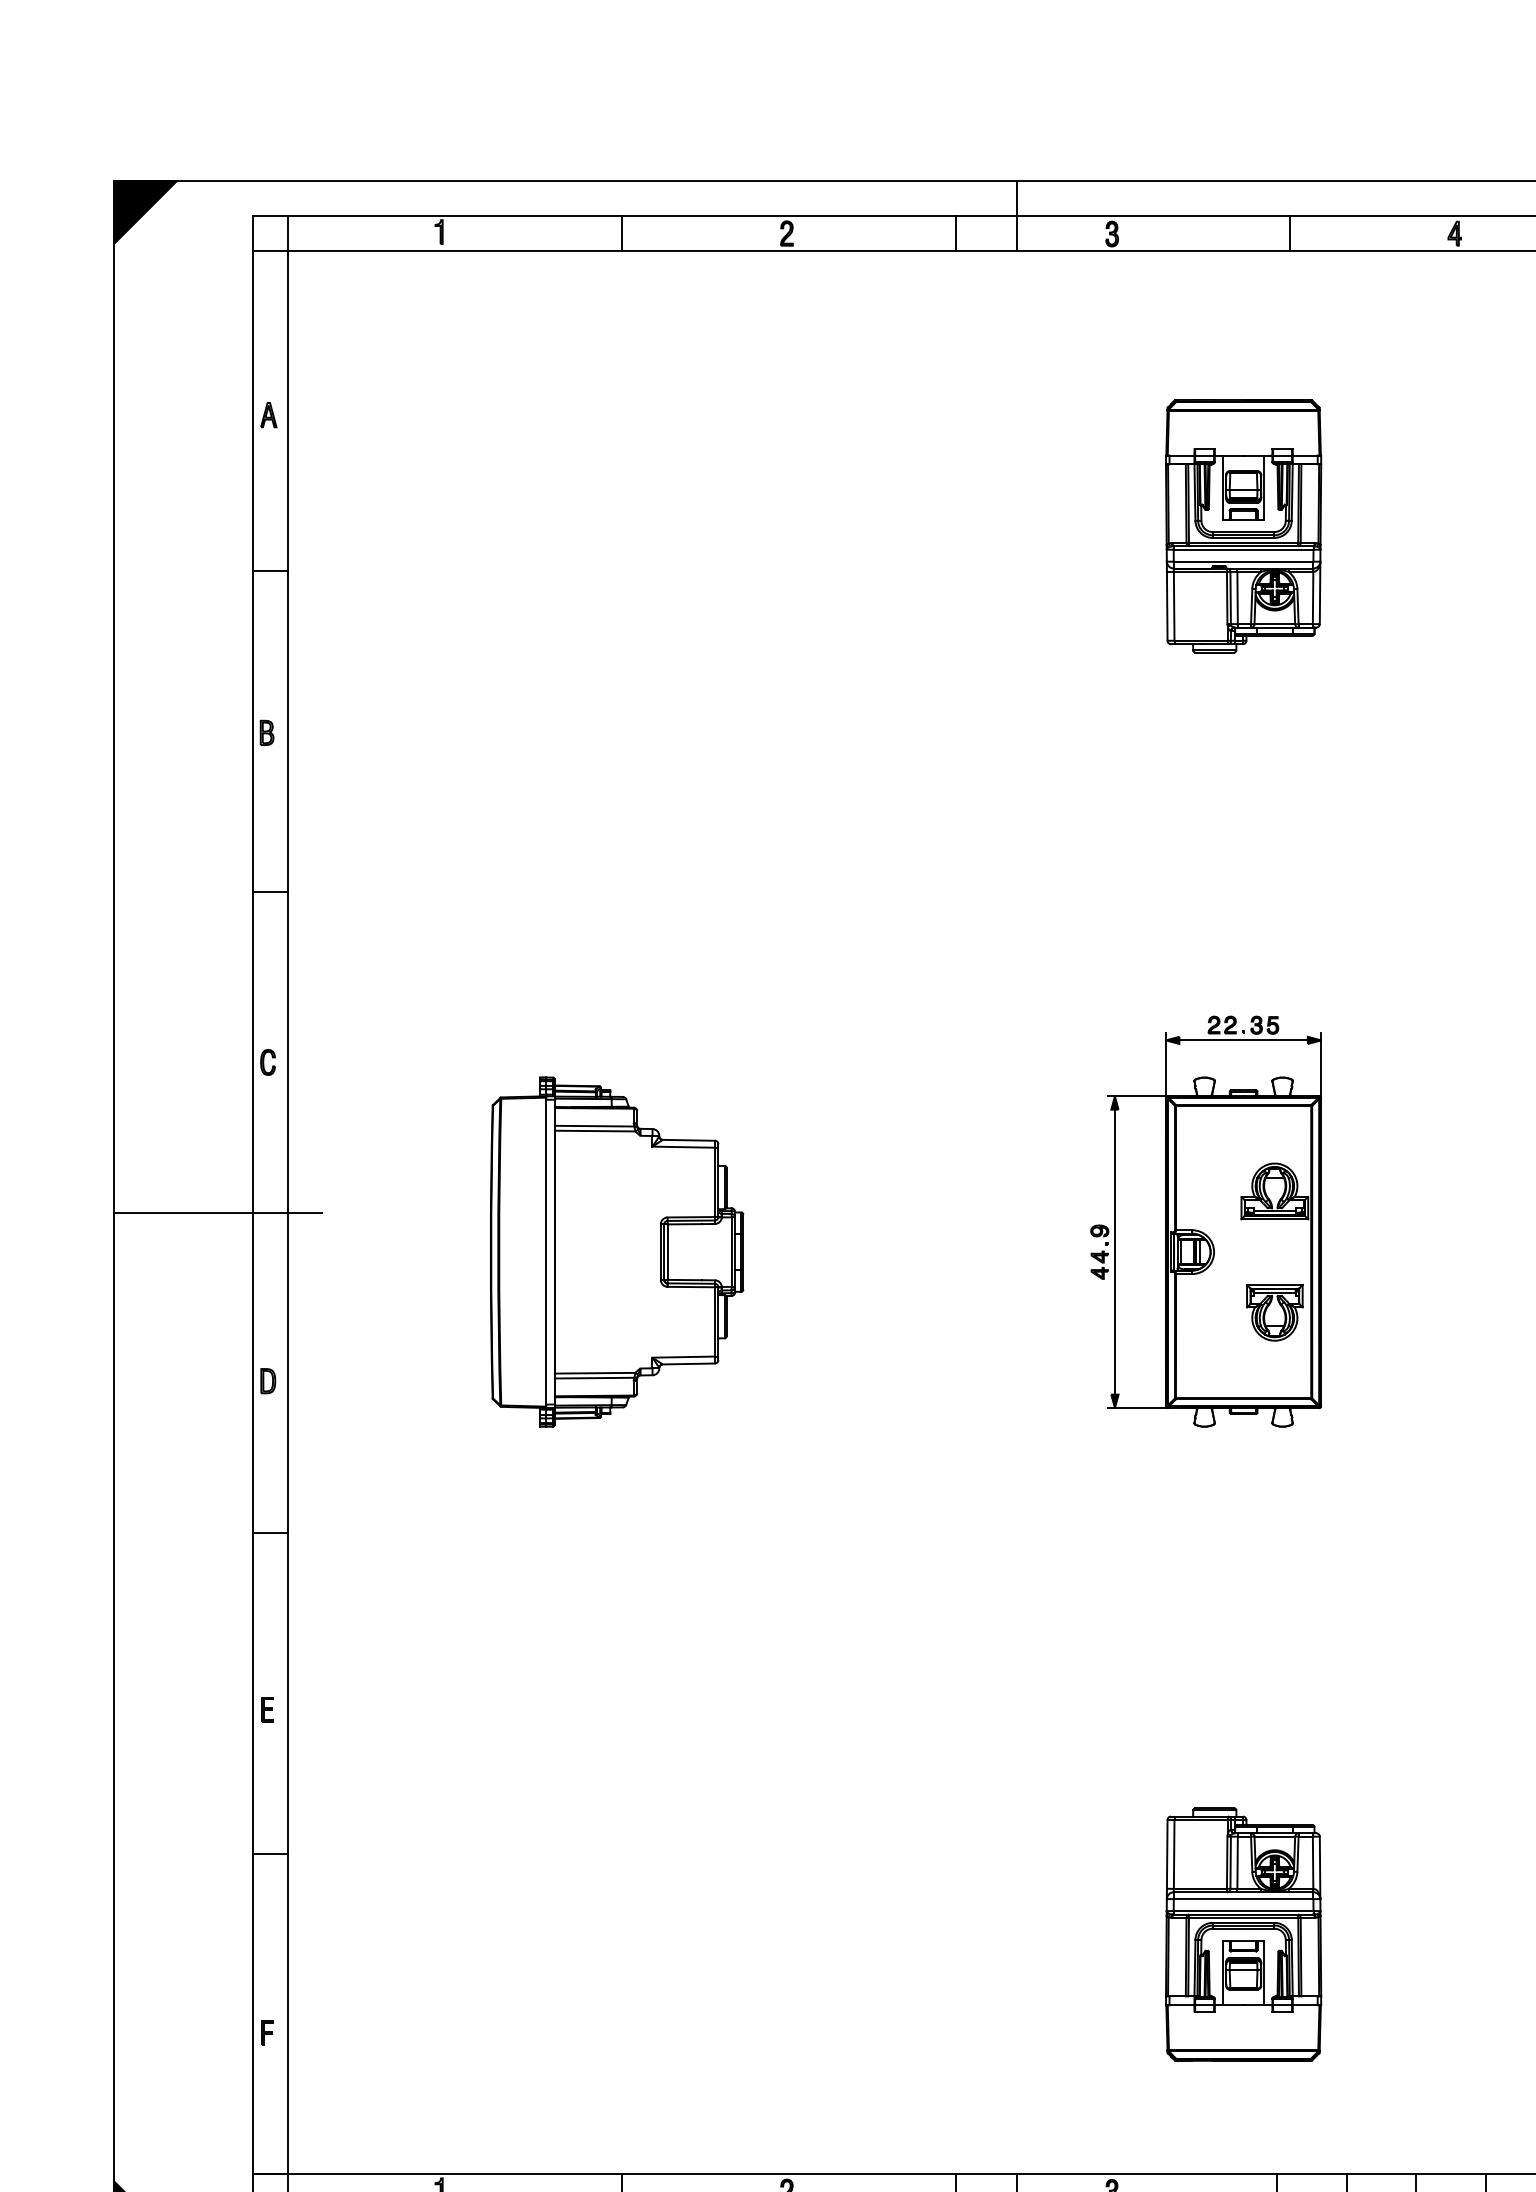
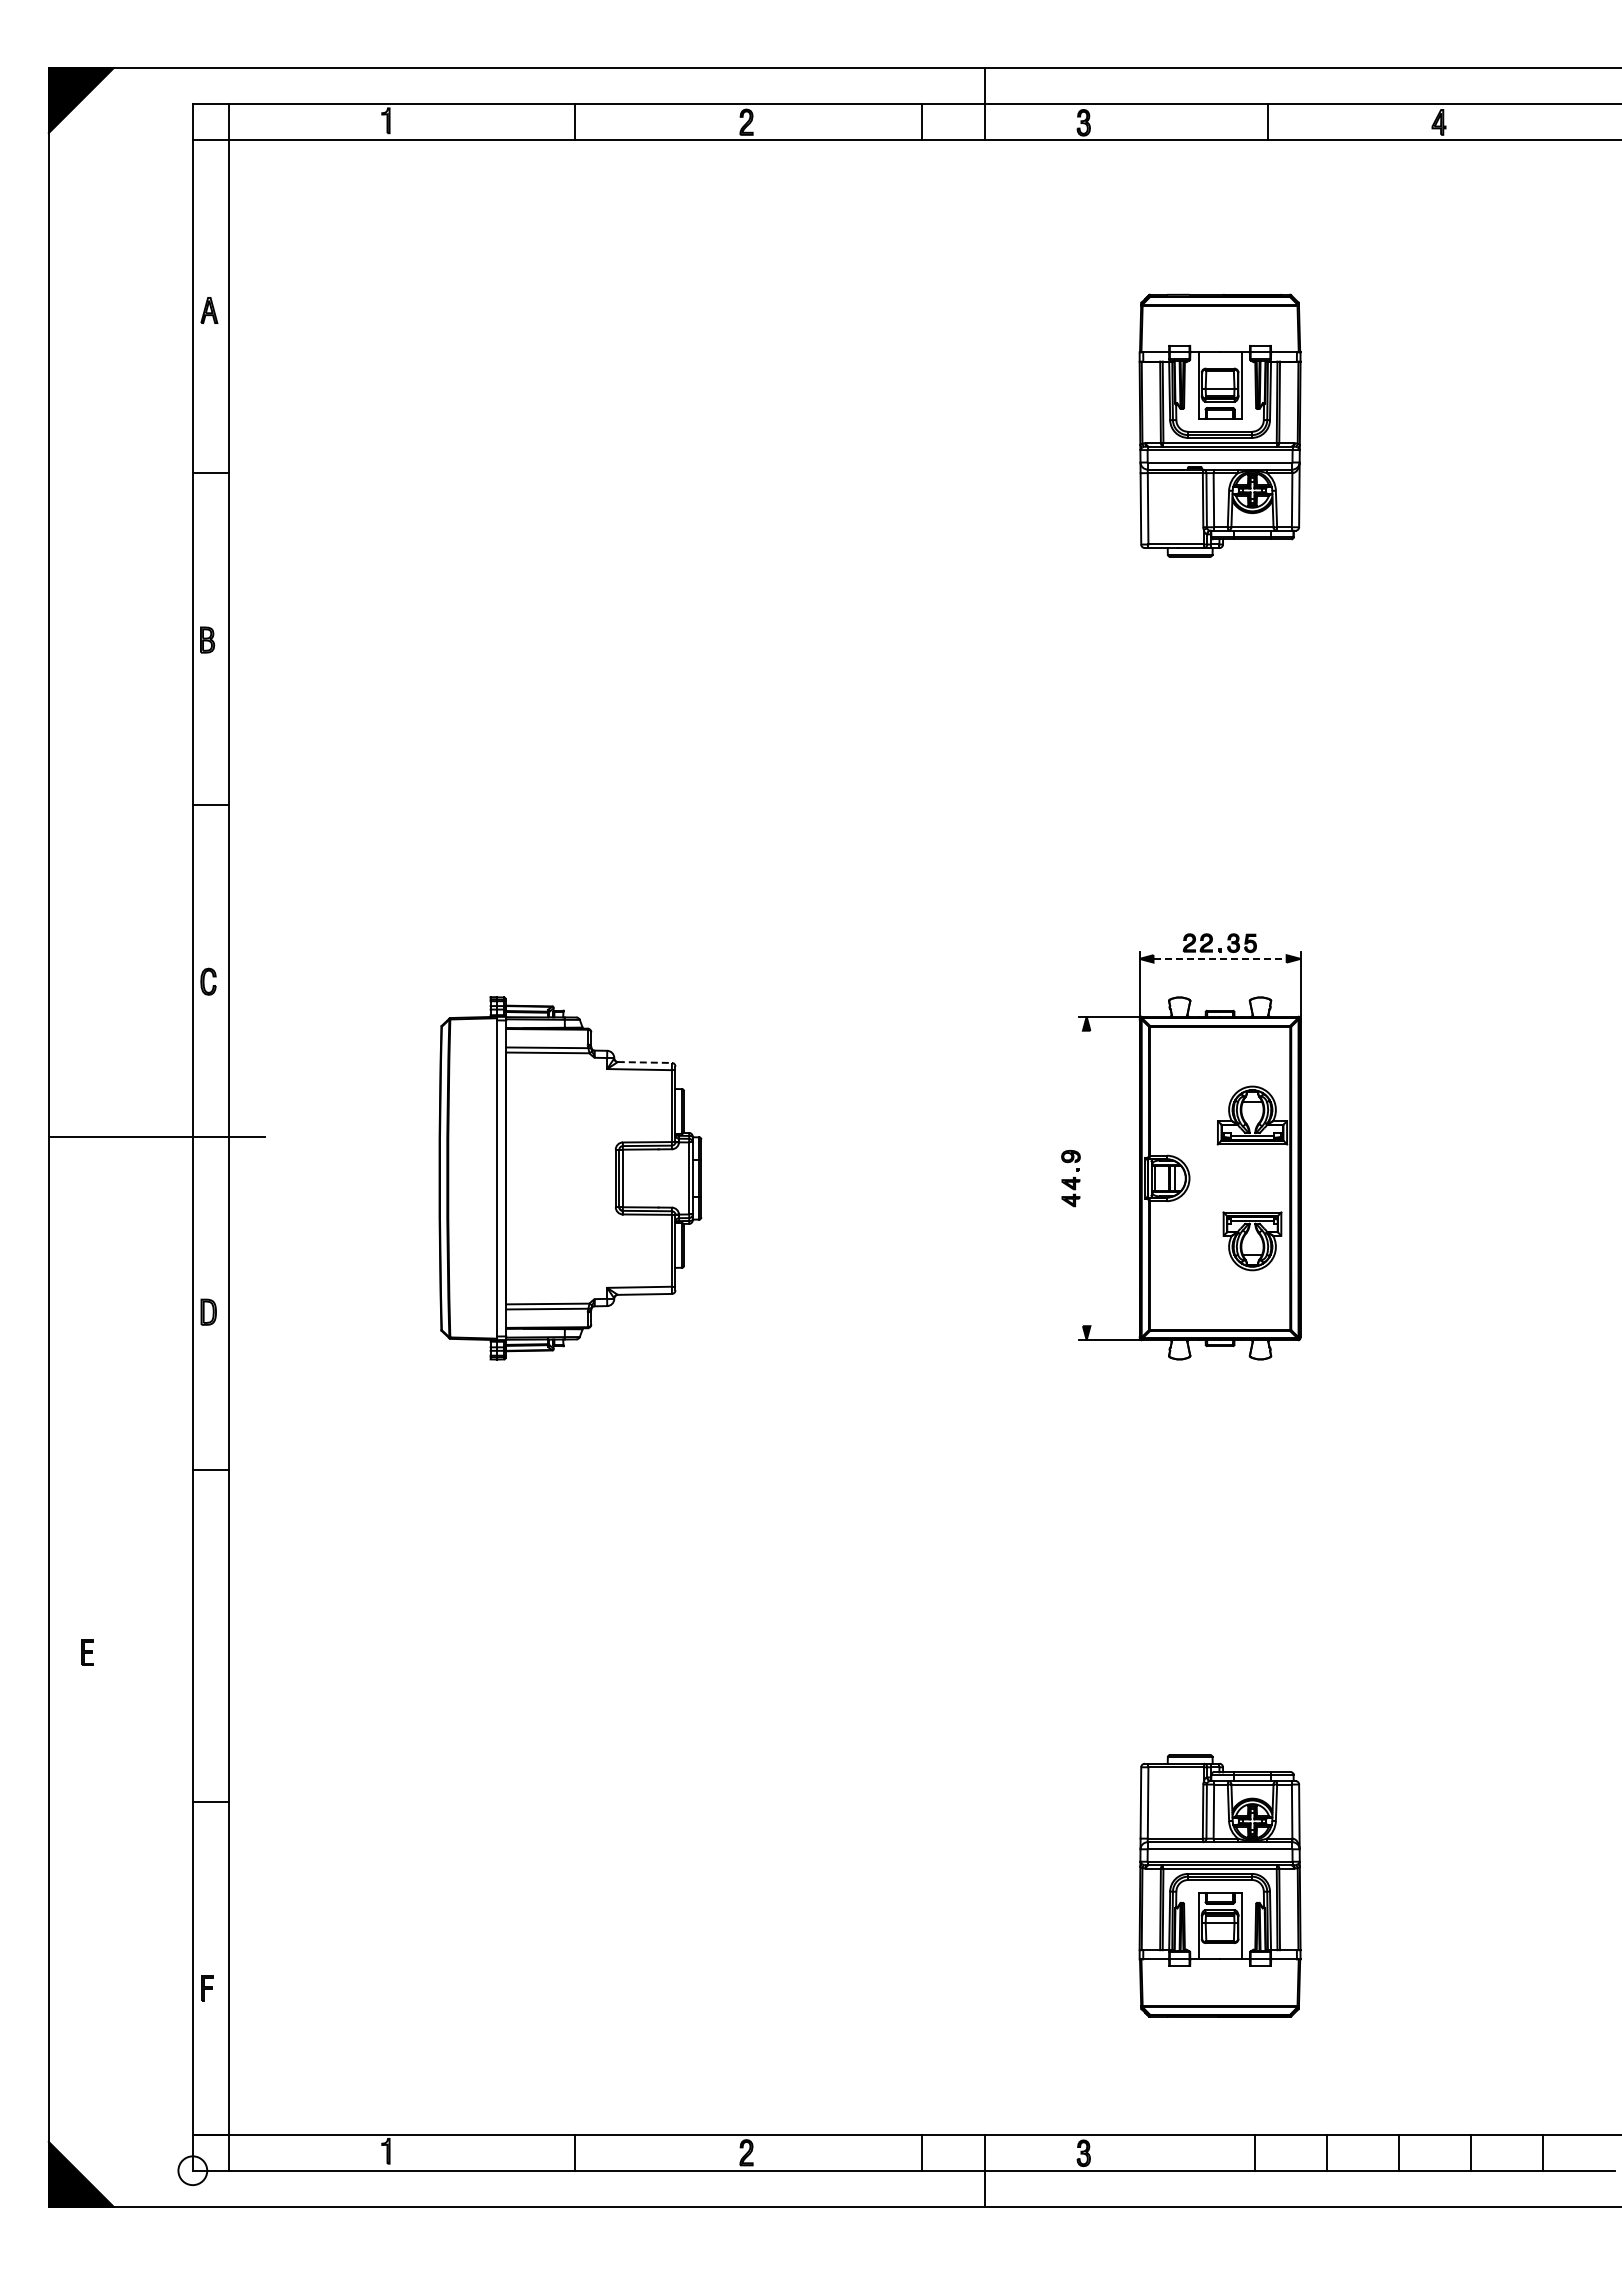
line: (1243, 1040) -> (1220, 958), solid -> dashed
line: (689, 1140) -> (645, 1062), solid -> dashed
line: (1114, 1252) -> (1086, 1178), removed
part: (267, 1709) -> (87, 1652), moved

